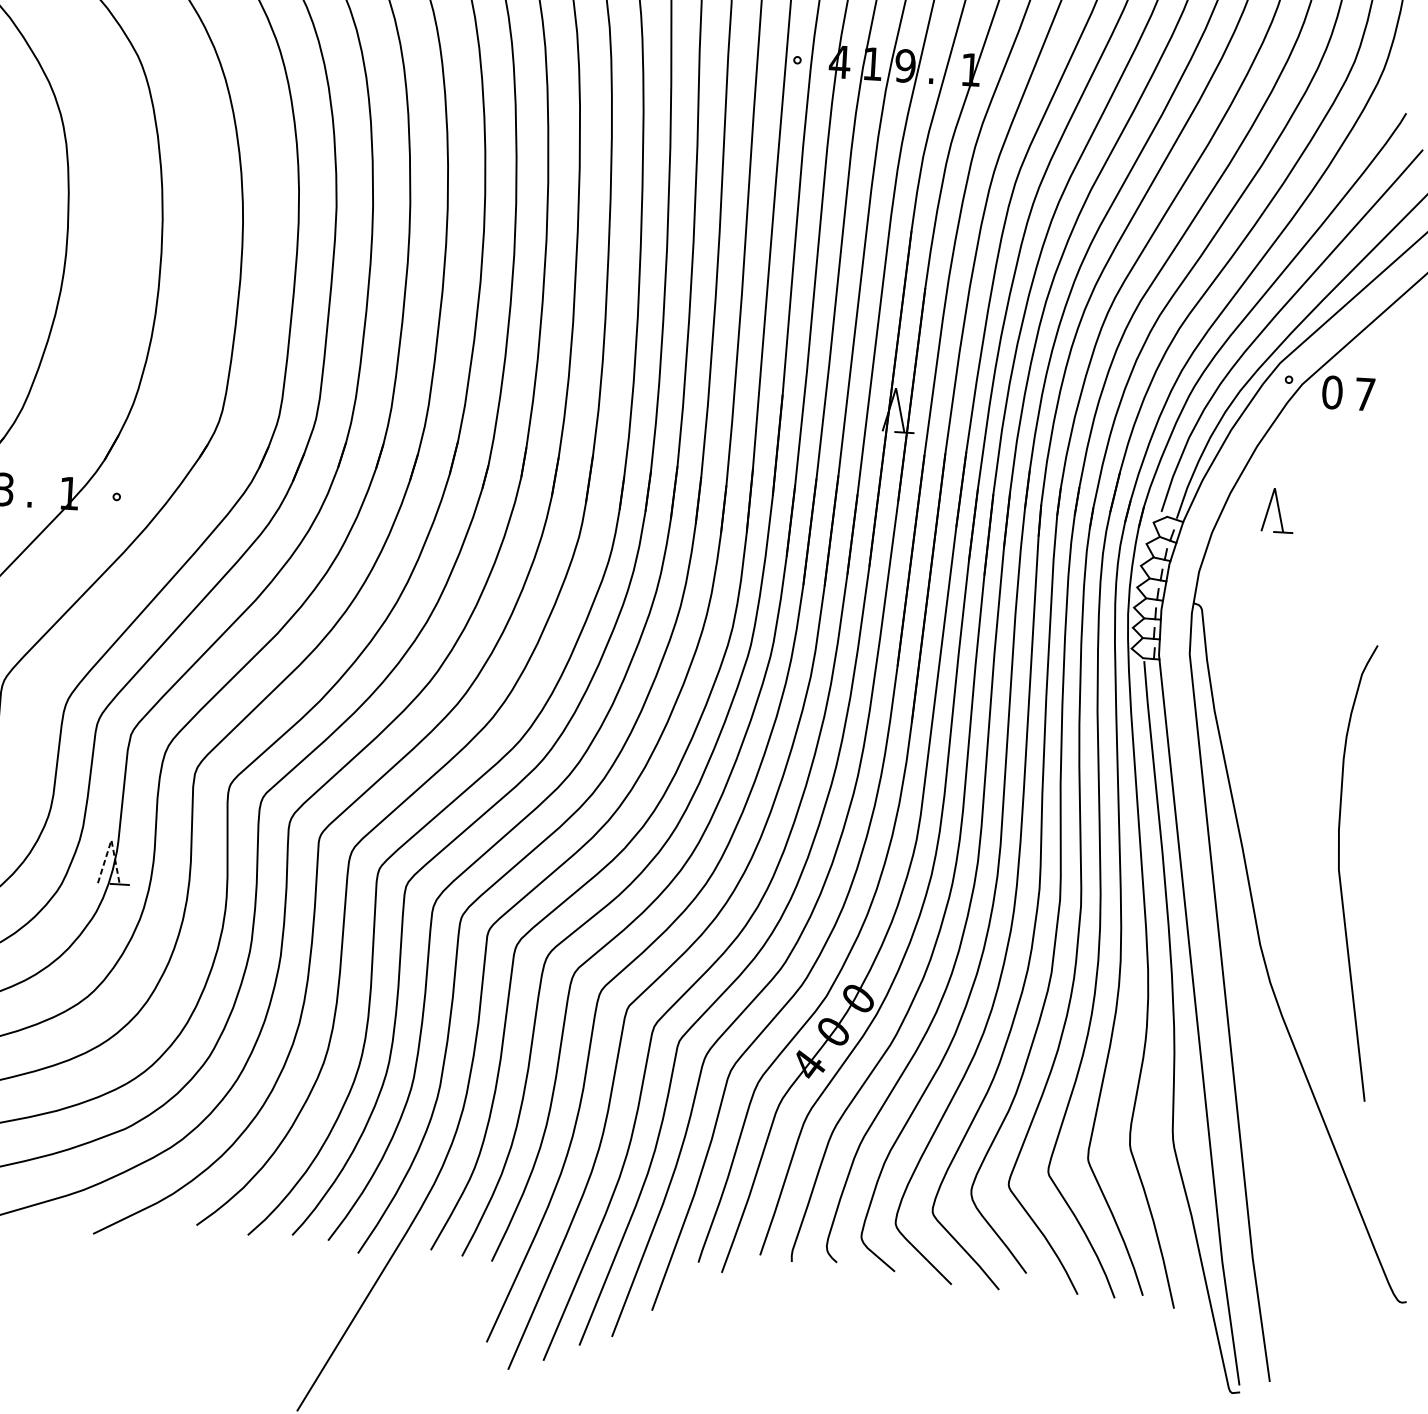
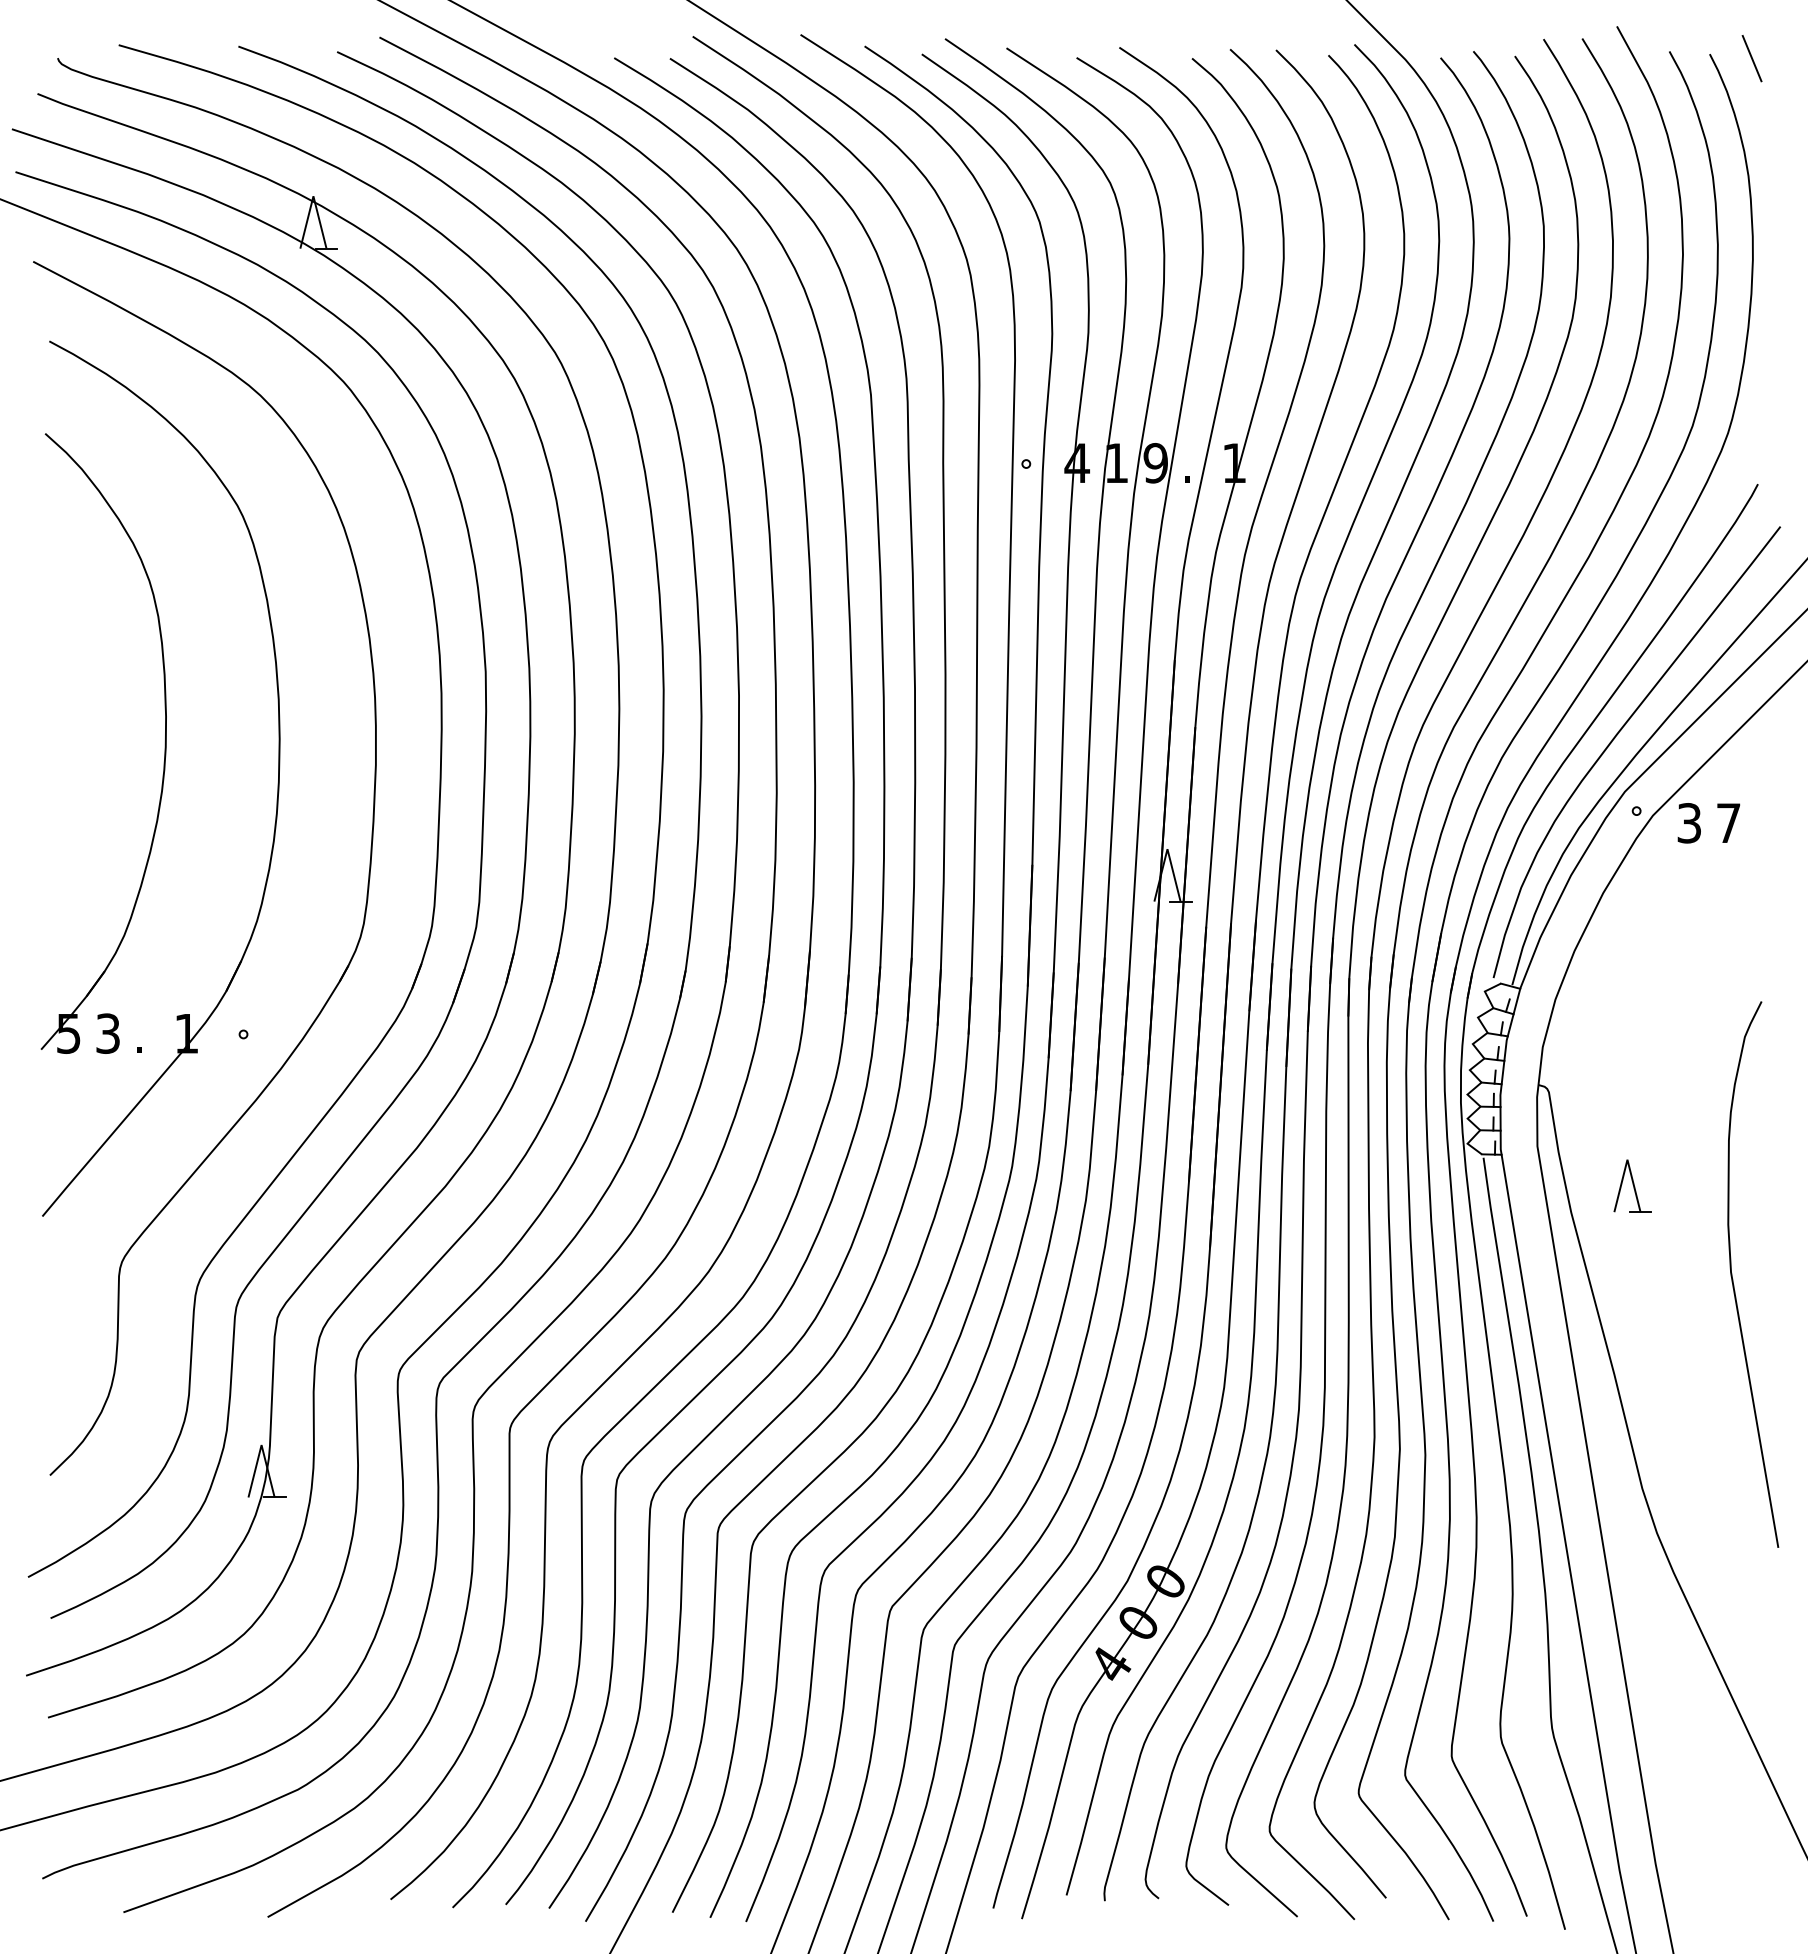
text: (1332, 392) -> (1689, 823), 0 -> 3
part: (1277, 509) -> (1632, 1185), moved
line: (111, 840) -> (261, 1445), dashed -> solid
curve: (1340, 875) -> (1733, 1279), moved

